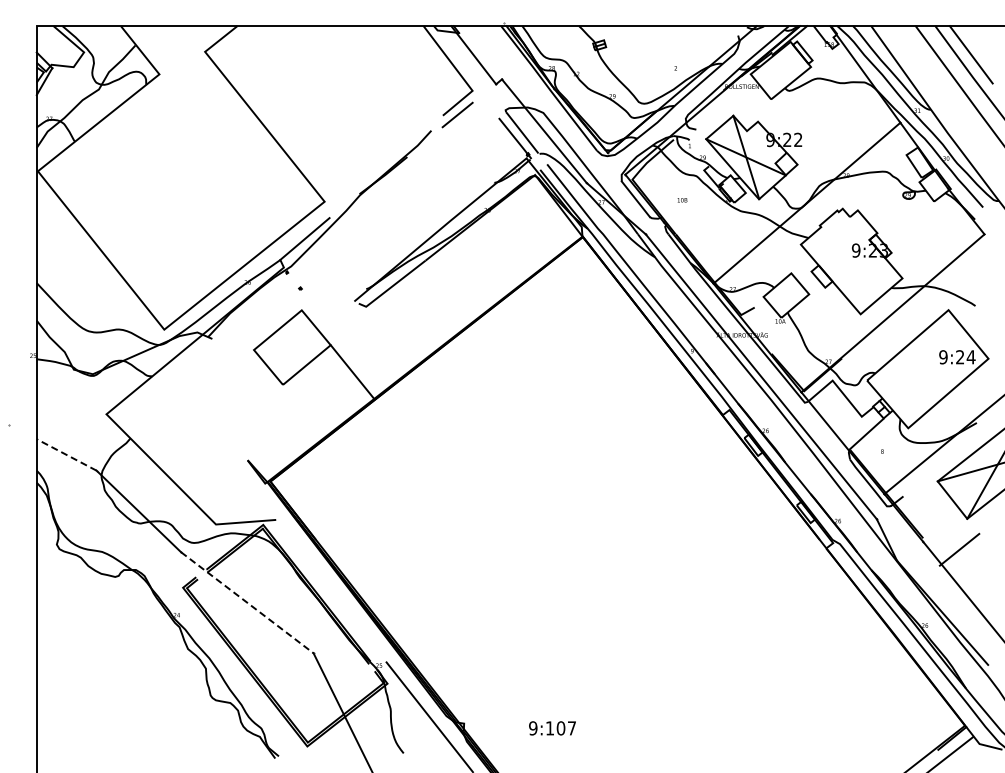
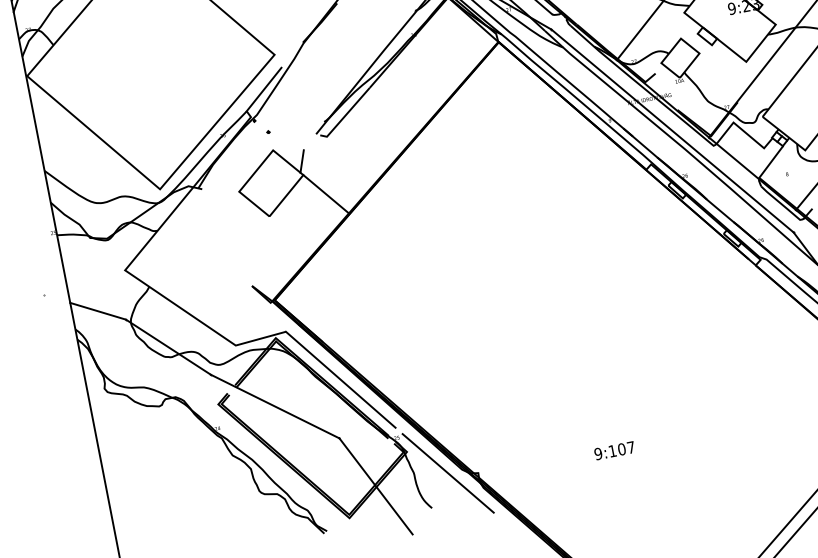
line: (332, 329) -> (302, 161), added
line: (66, 454) -> (97, 310), dashed -> solid
line: (327, 586) -> (340, 379), added
line: (247, 603) -> (275, 407), dashed -> solid
text: (552, 728) -> (614, 450), moved

